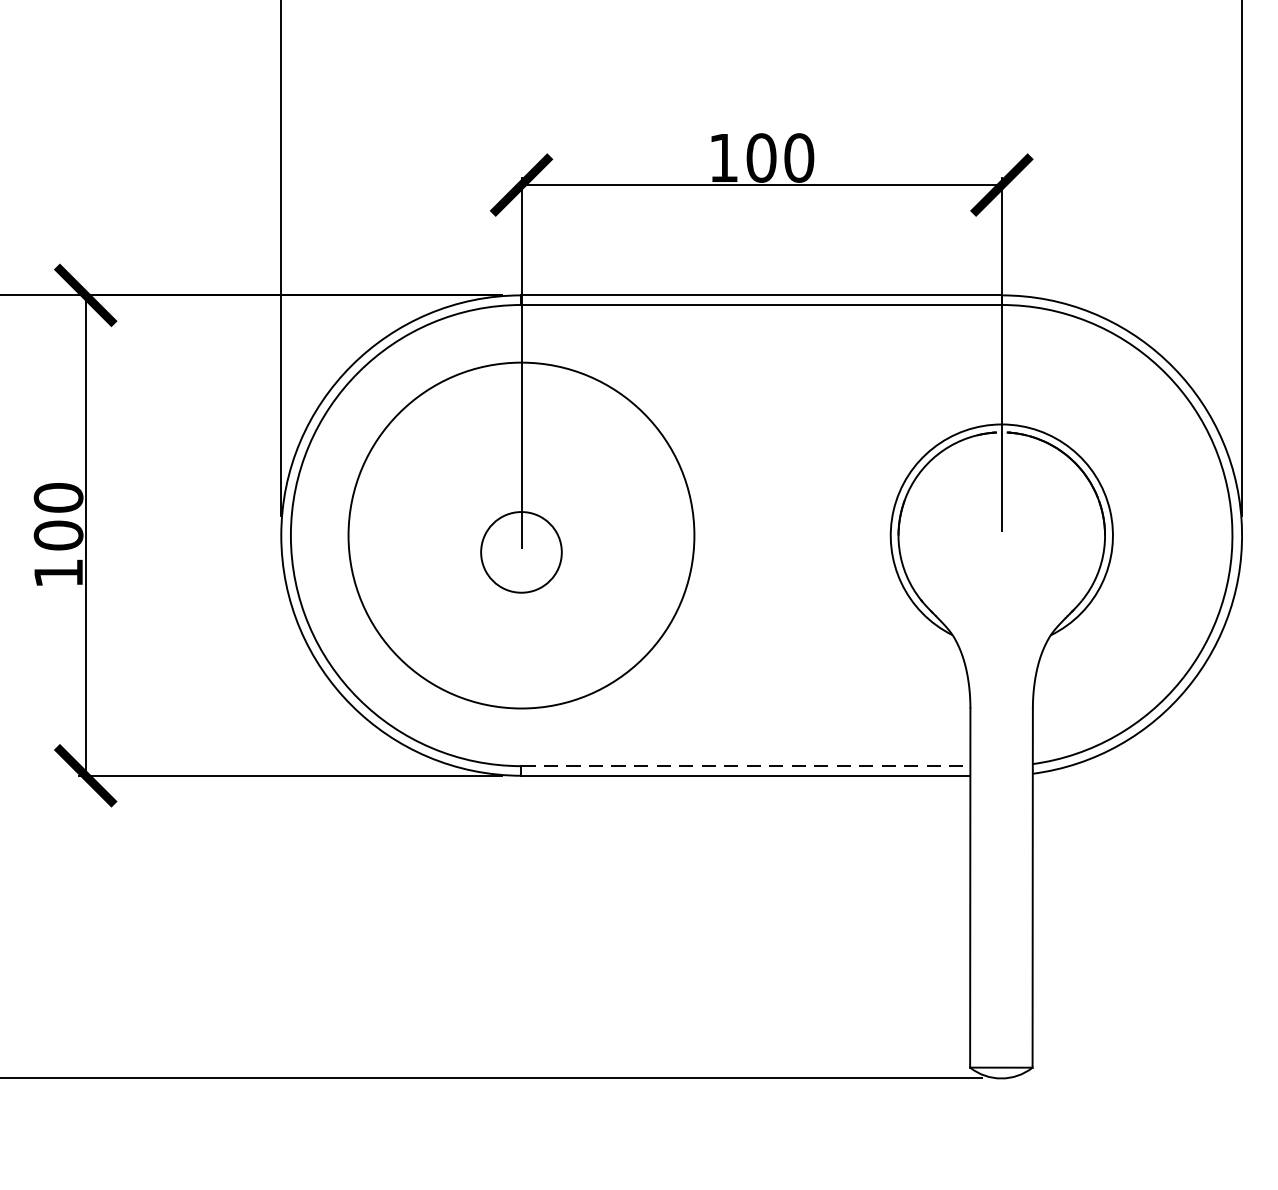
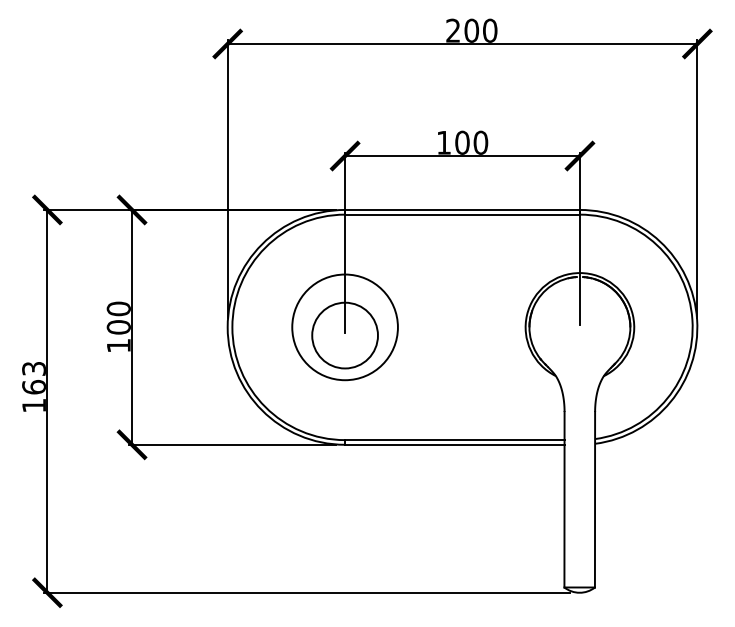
circle: (520, 535) -> (344, 327), size x0.62
circle: (520, 552) -> (344, 335), size x1.67
line: (745, 766) -> (454, 440), dashed -> solid

